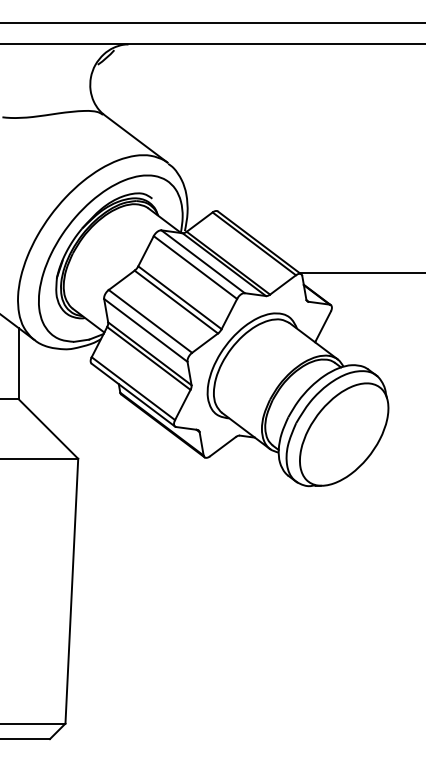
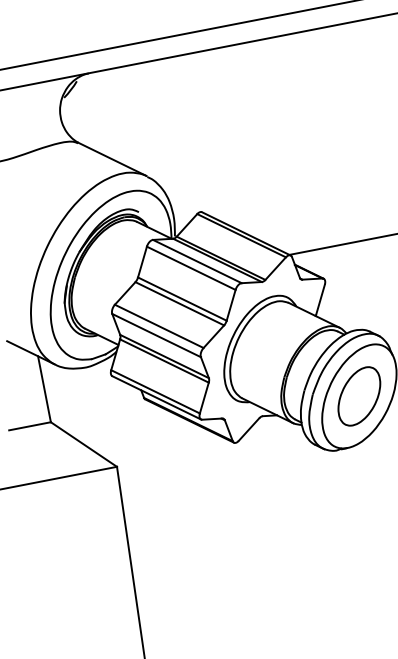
part: (343, 434) -> (358, 396), added

